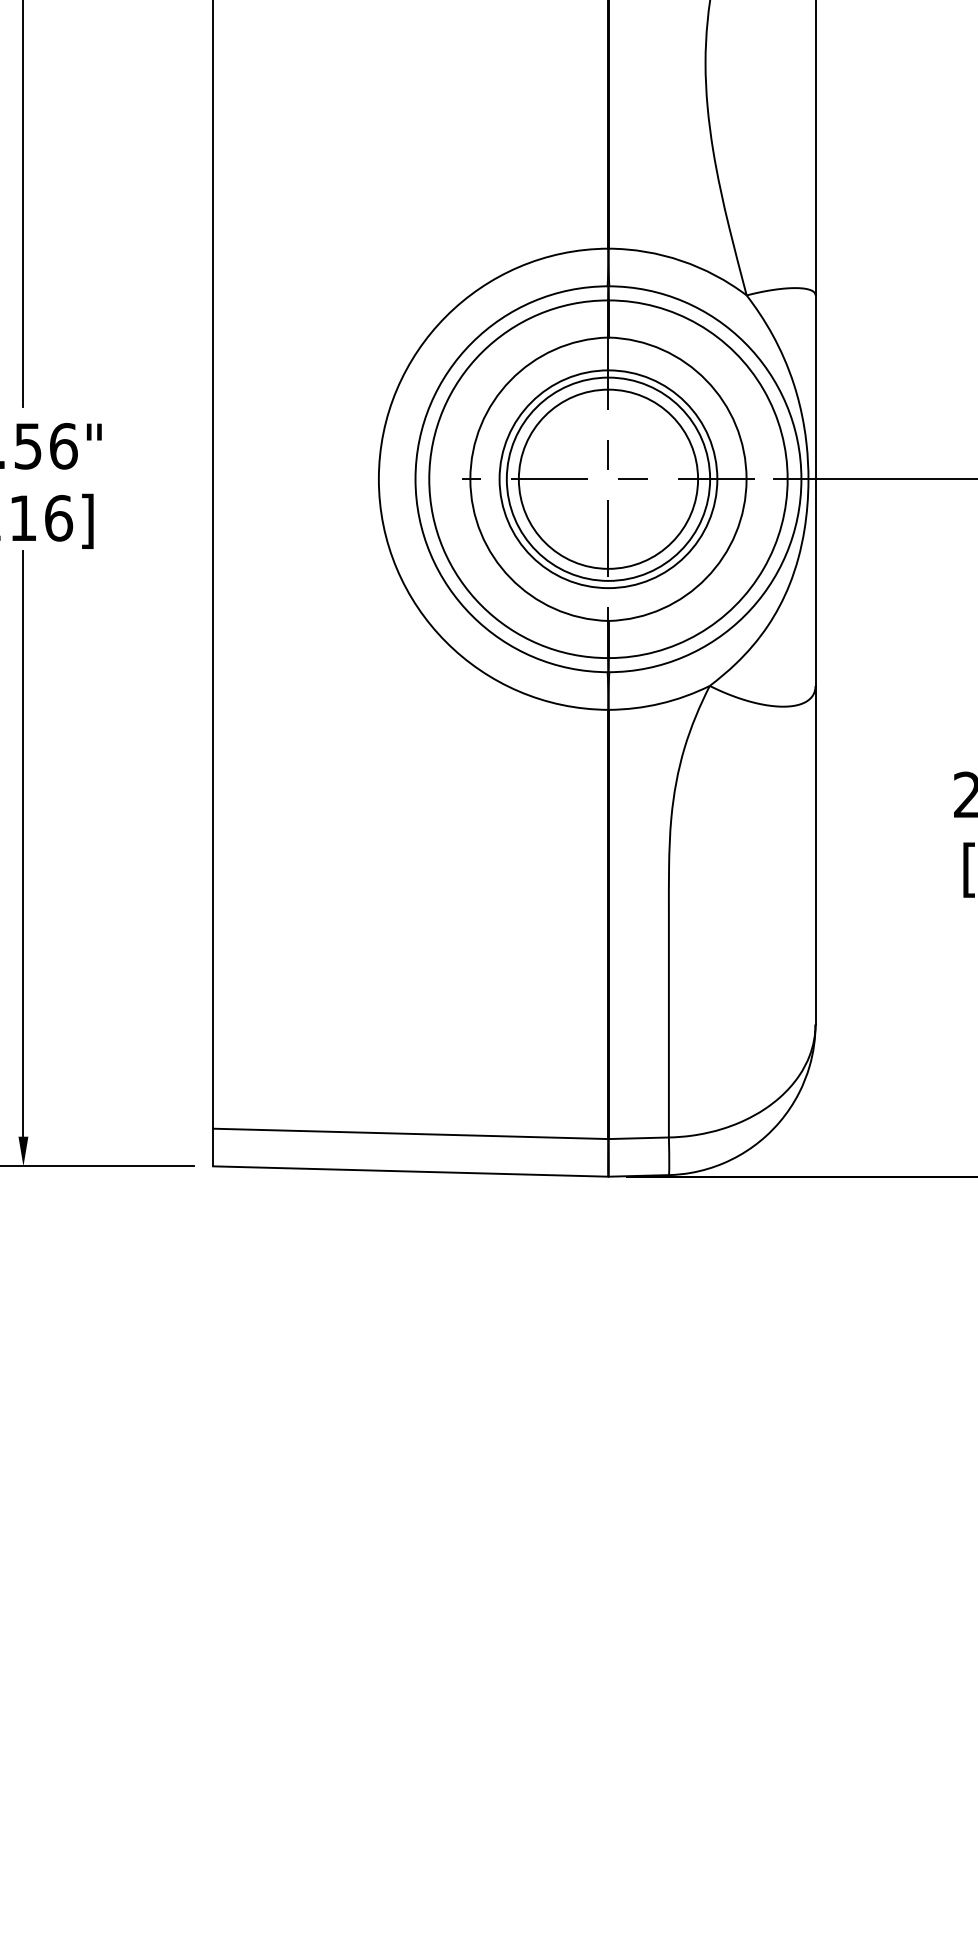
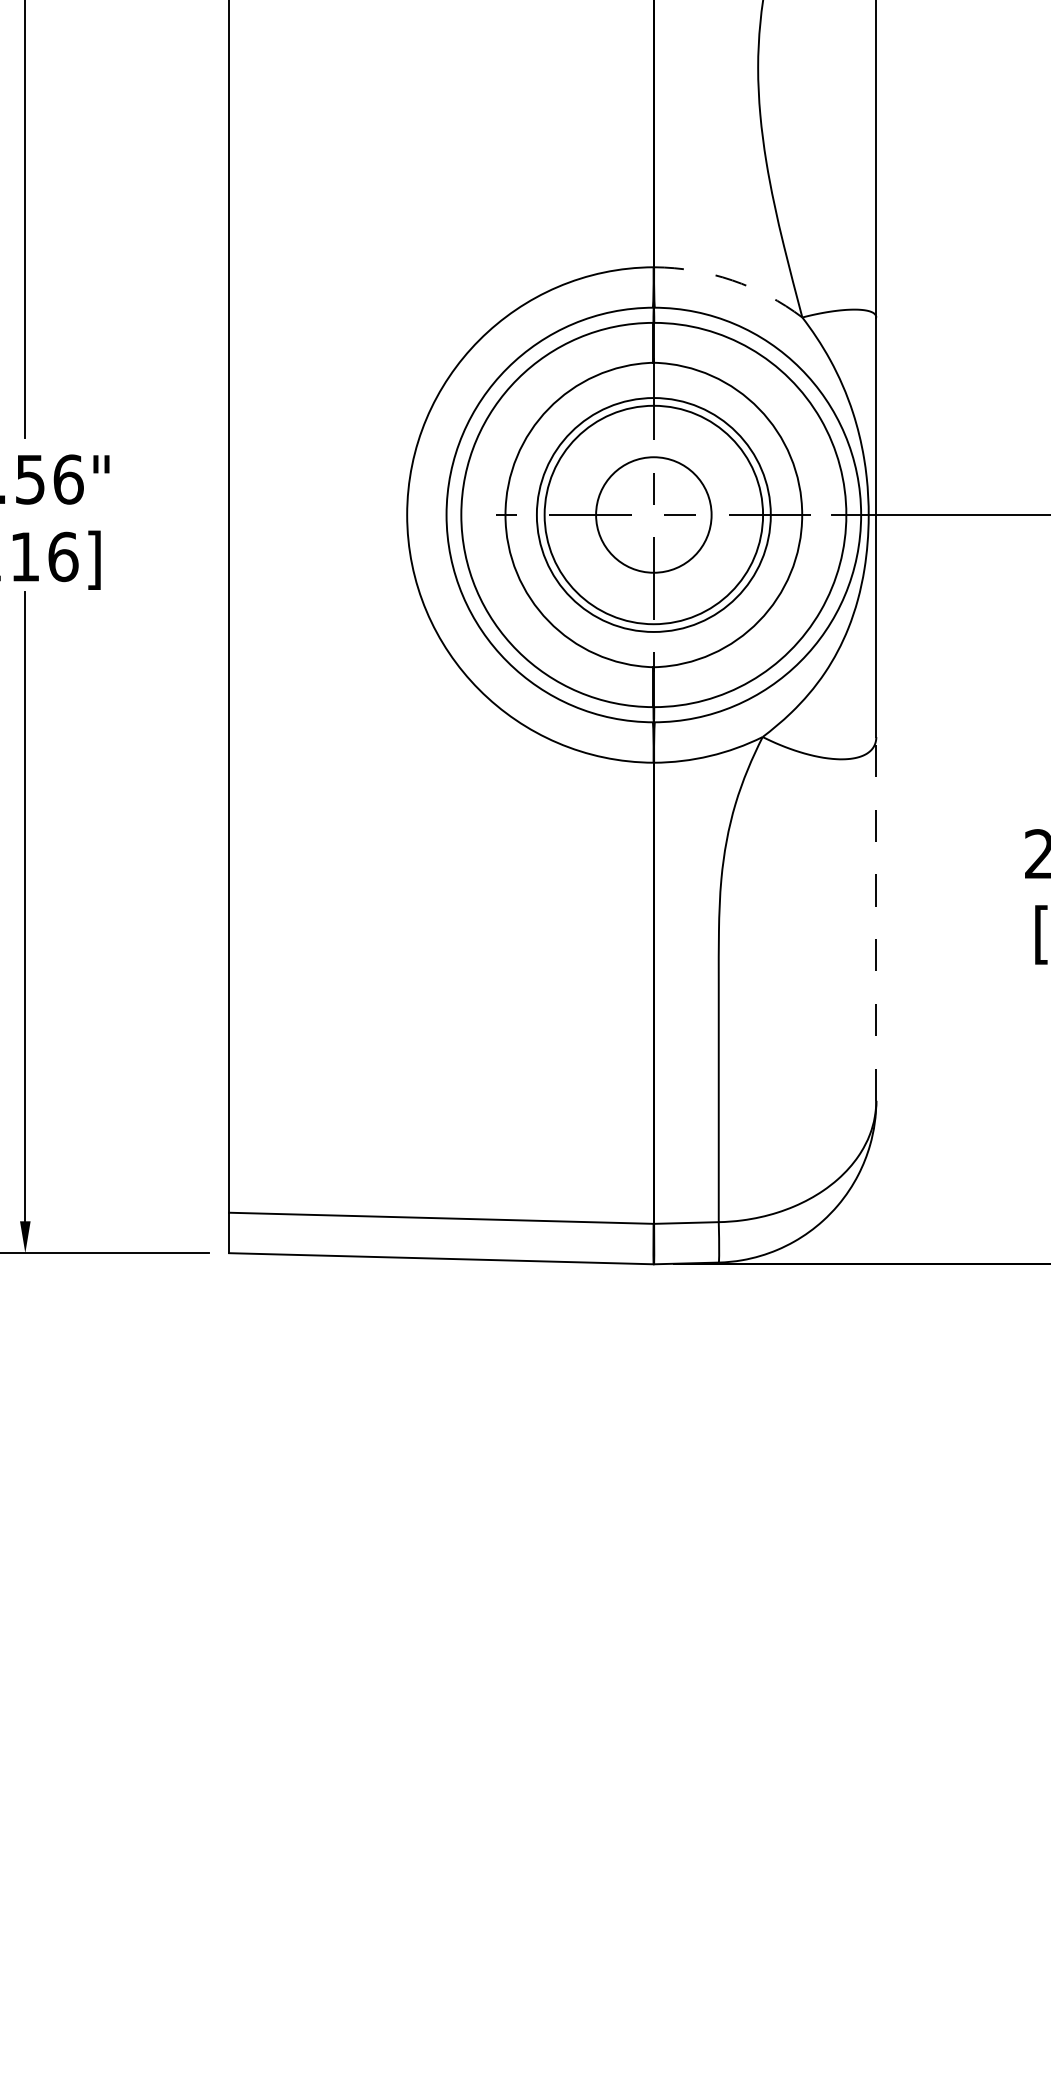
arc: (681, 260) -> (732, 280), solid -> dashed
circle: (608, 478) -> (653, 514), size x0.6
line: (815, 854) -> (876, 918), solid -> dashed

